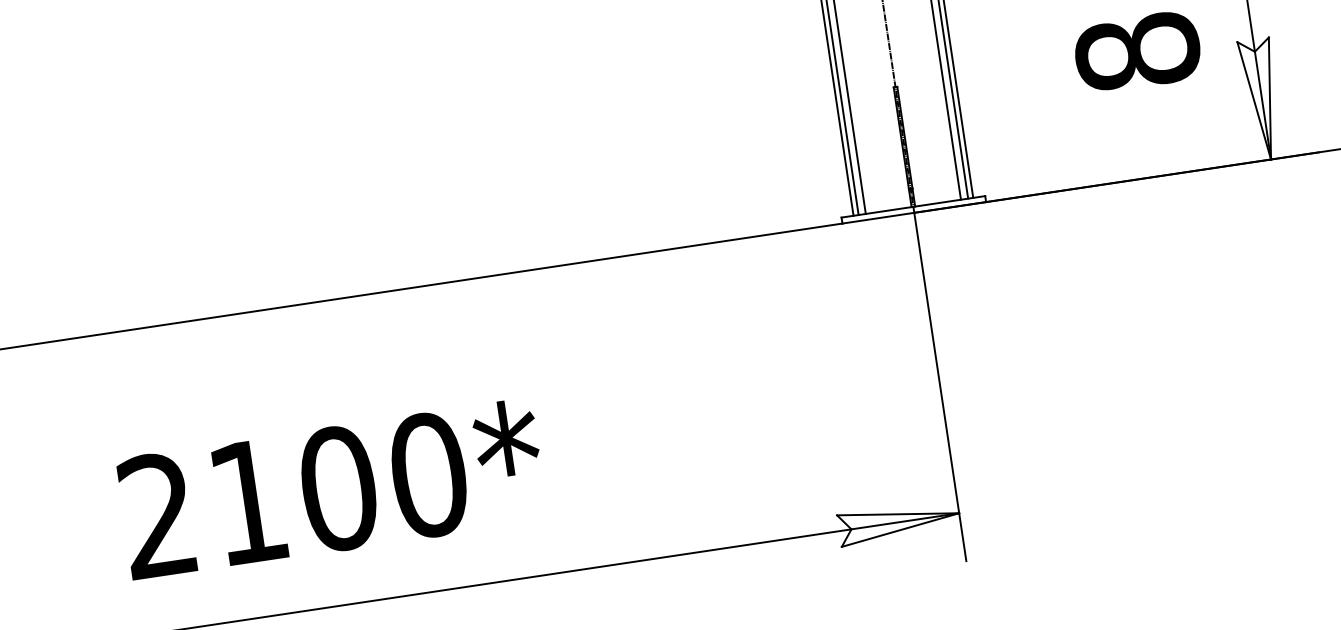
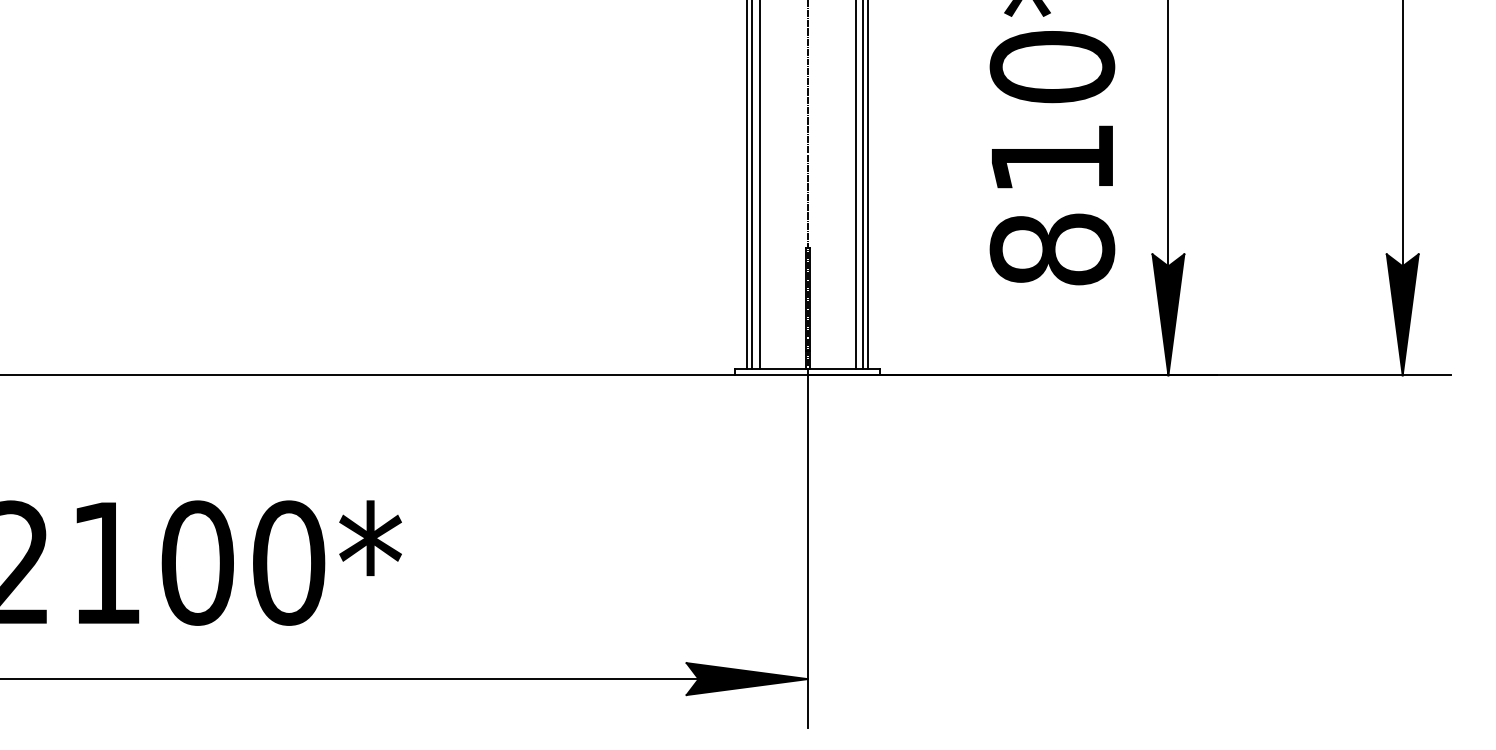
fill: (1262, 99) -> (1168, 314), added
fill: (898, 522) -> (746, 679), added

